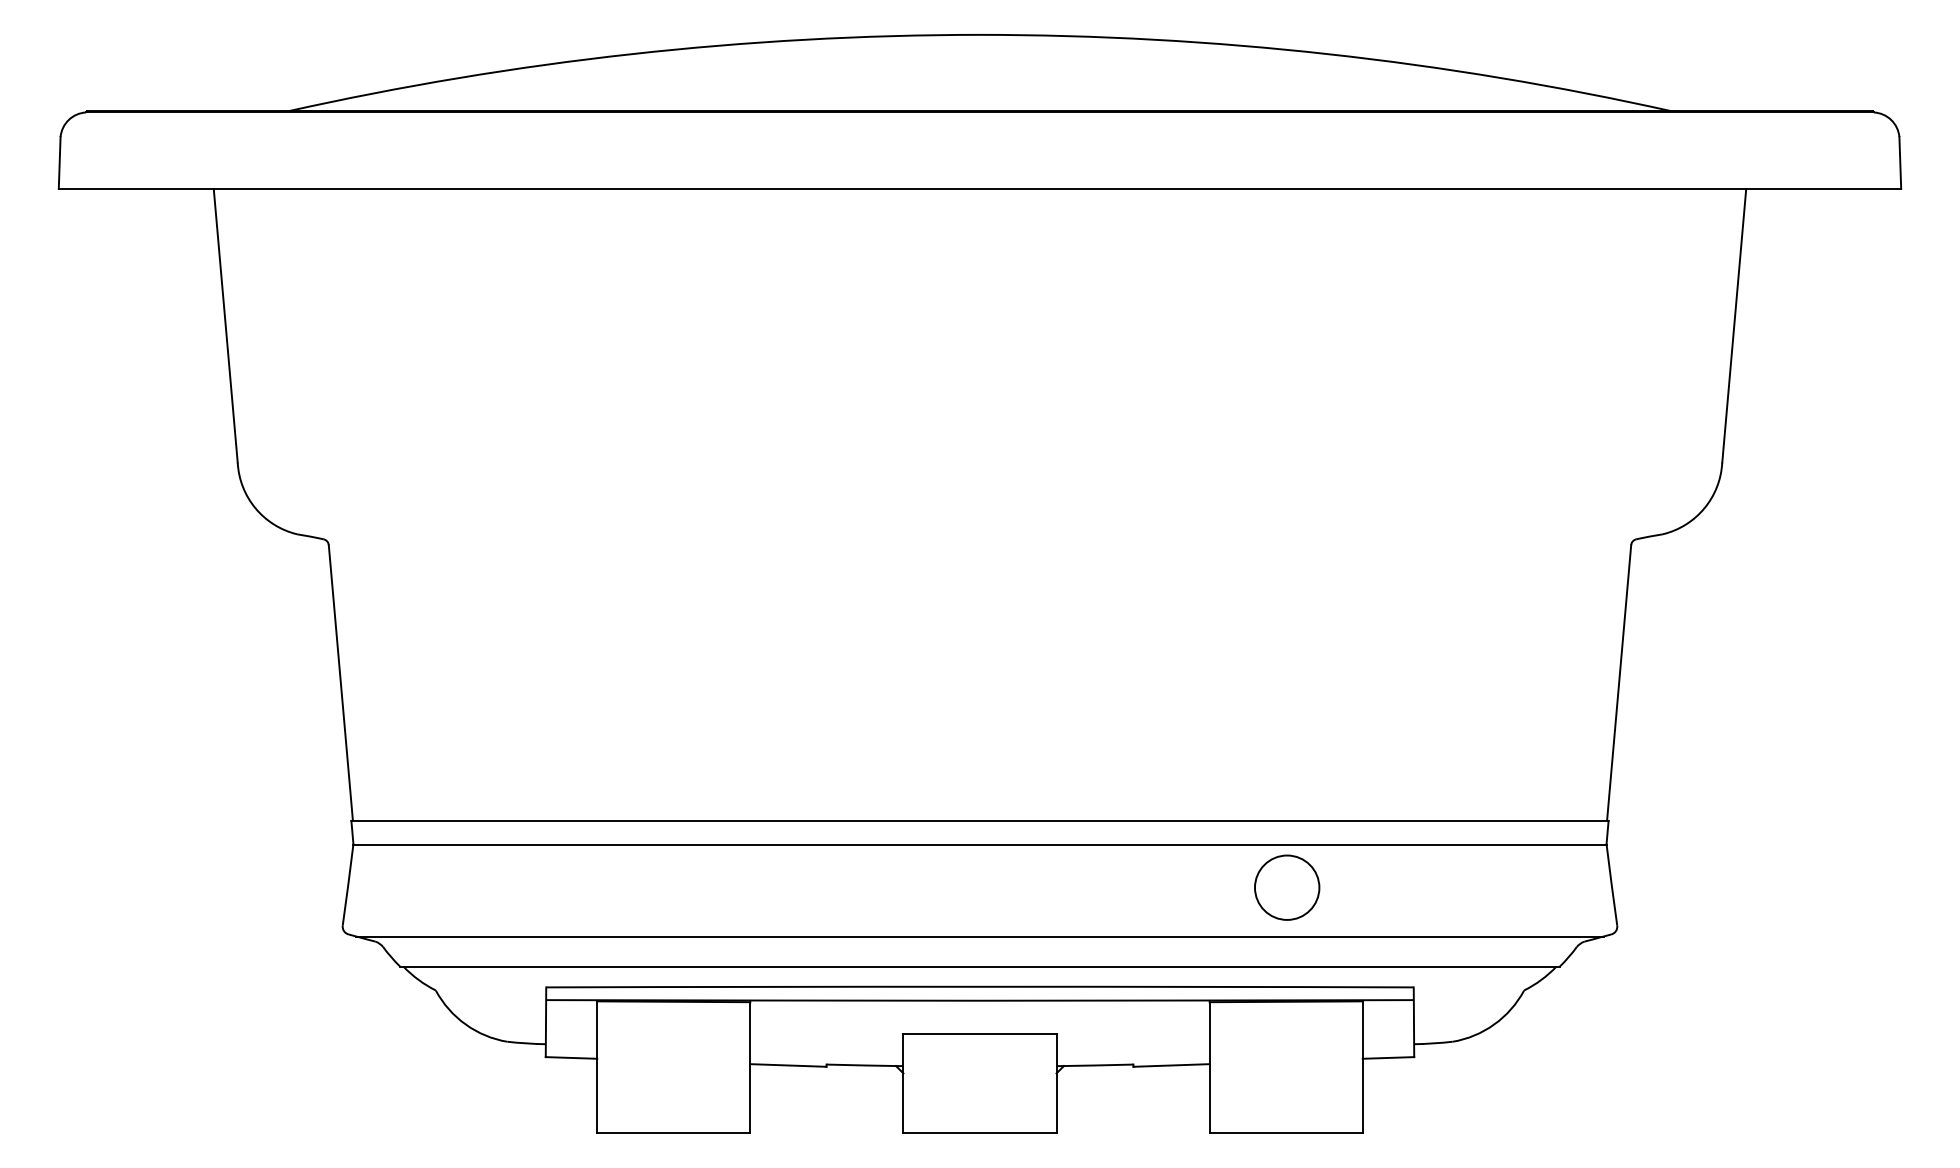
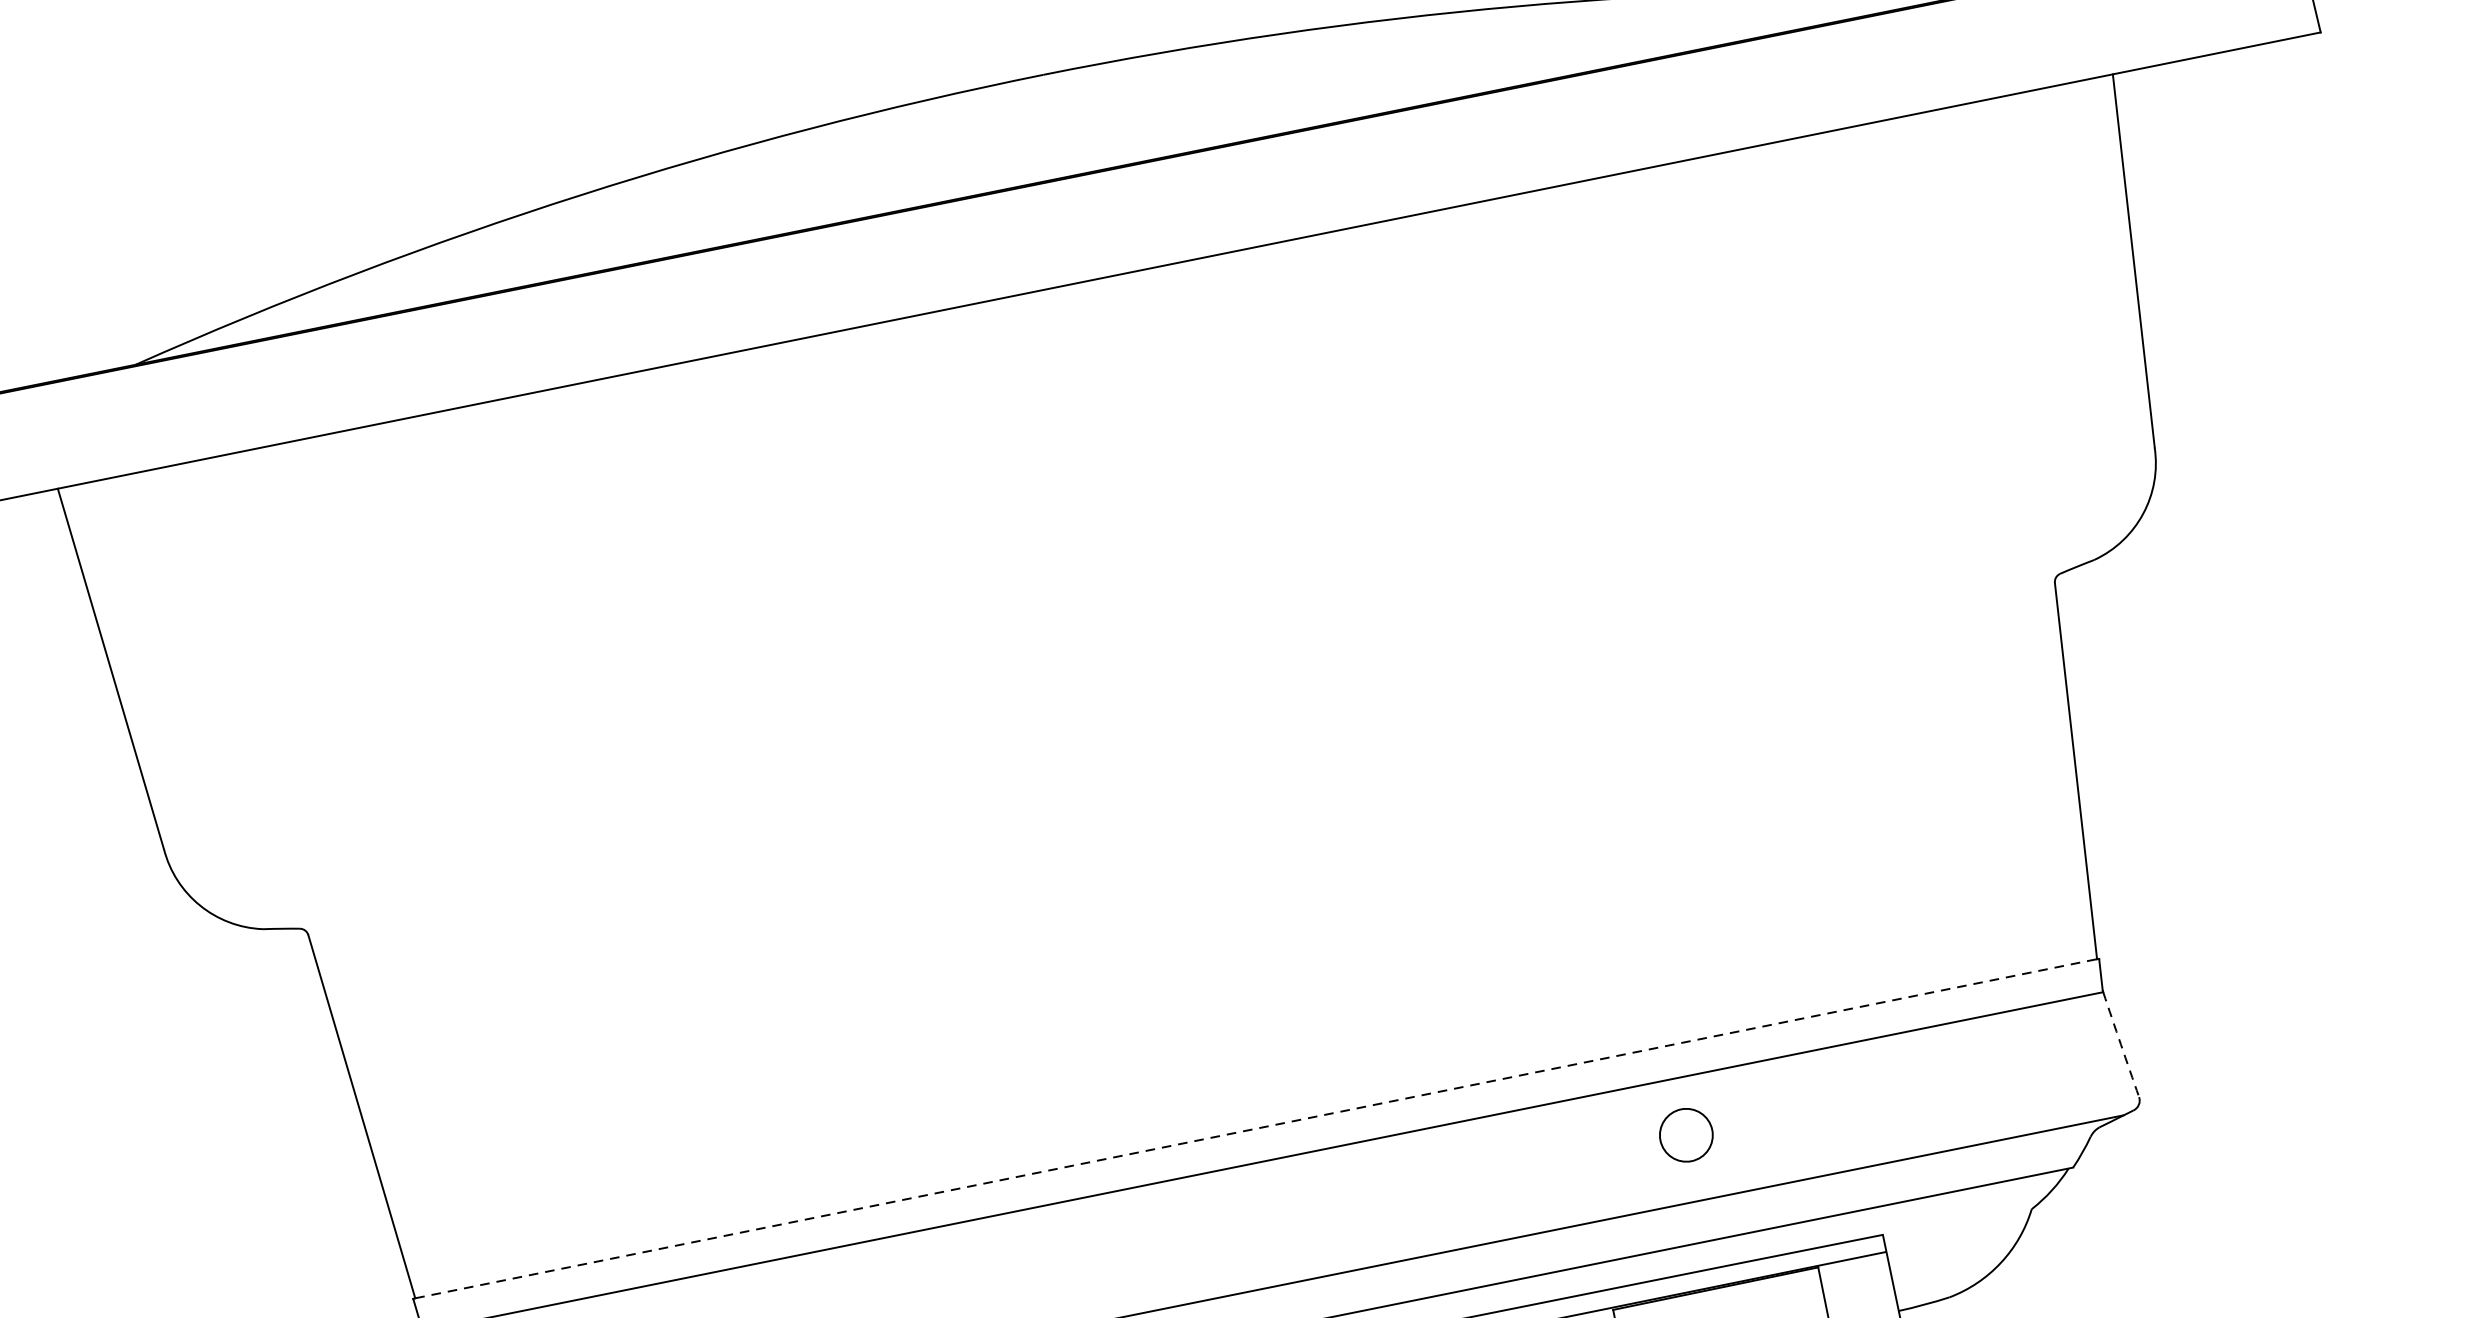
line: (980, 820) -> (1256, 1128), solid -> dashed
arc: (1611, 885) -> (2120, 1044), solid -> dashed
circle: (1287, 887) -> (1686, 1135), size x0.6

